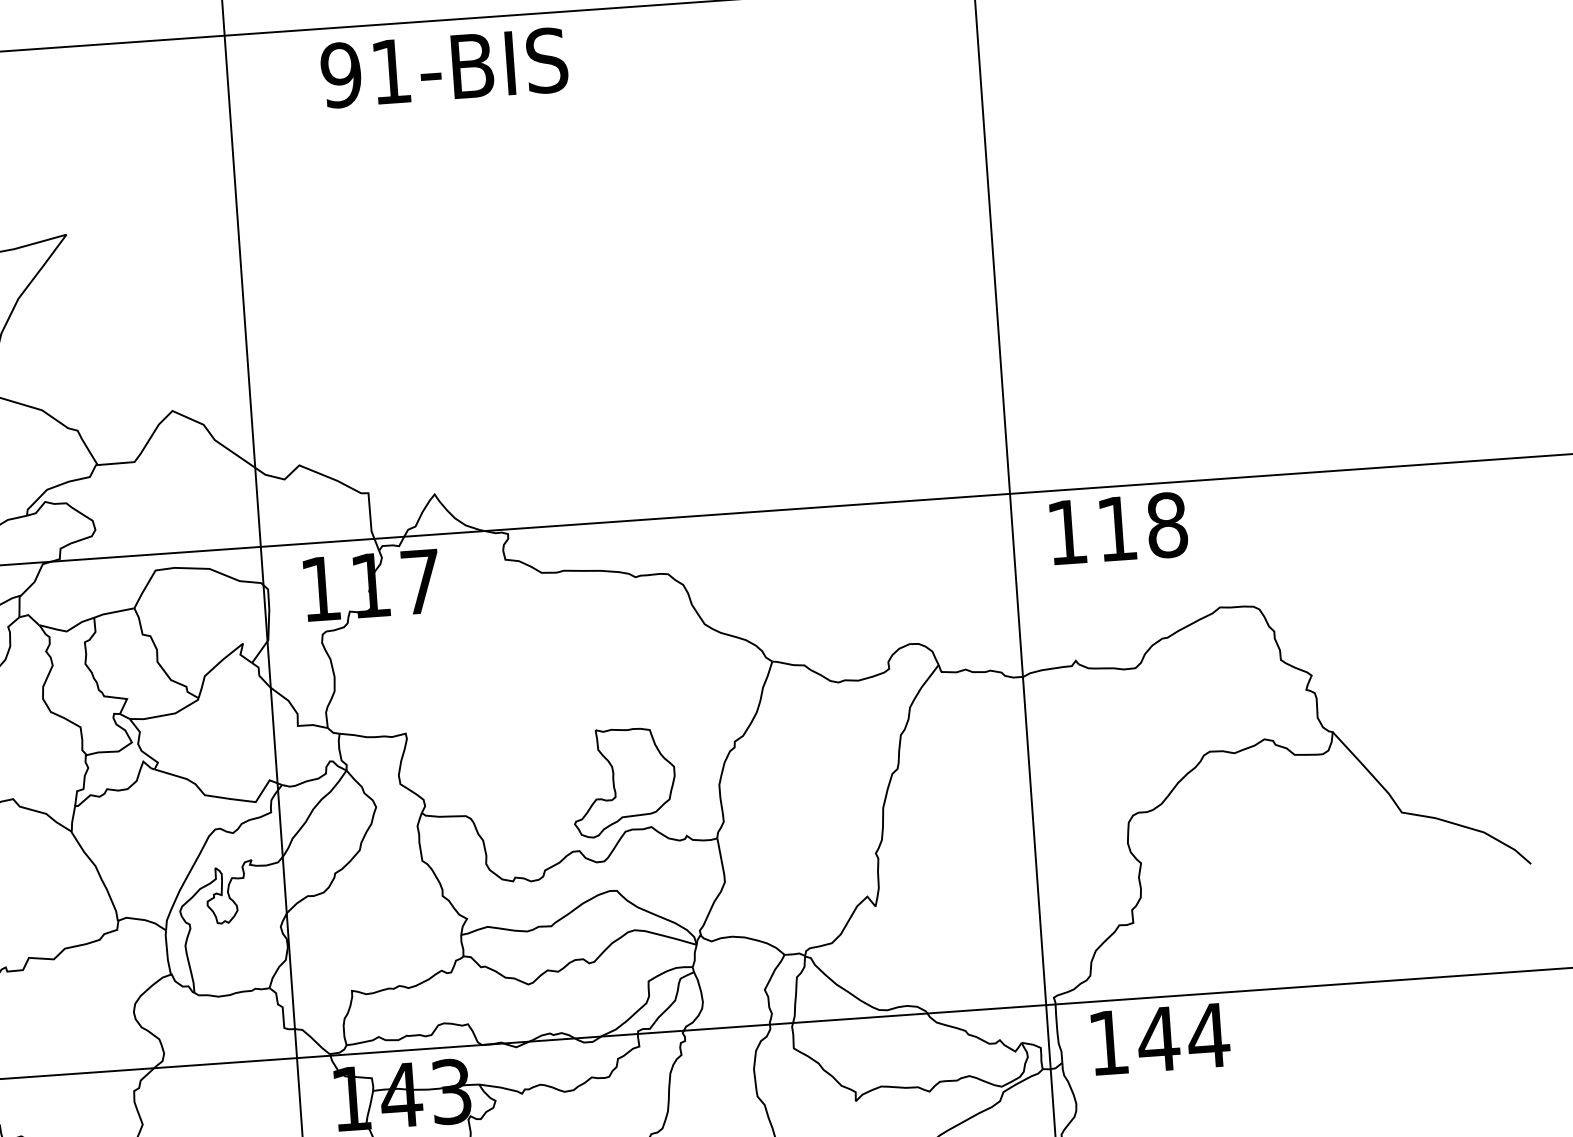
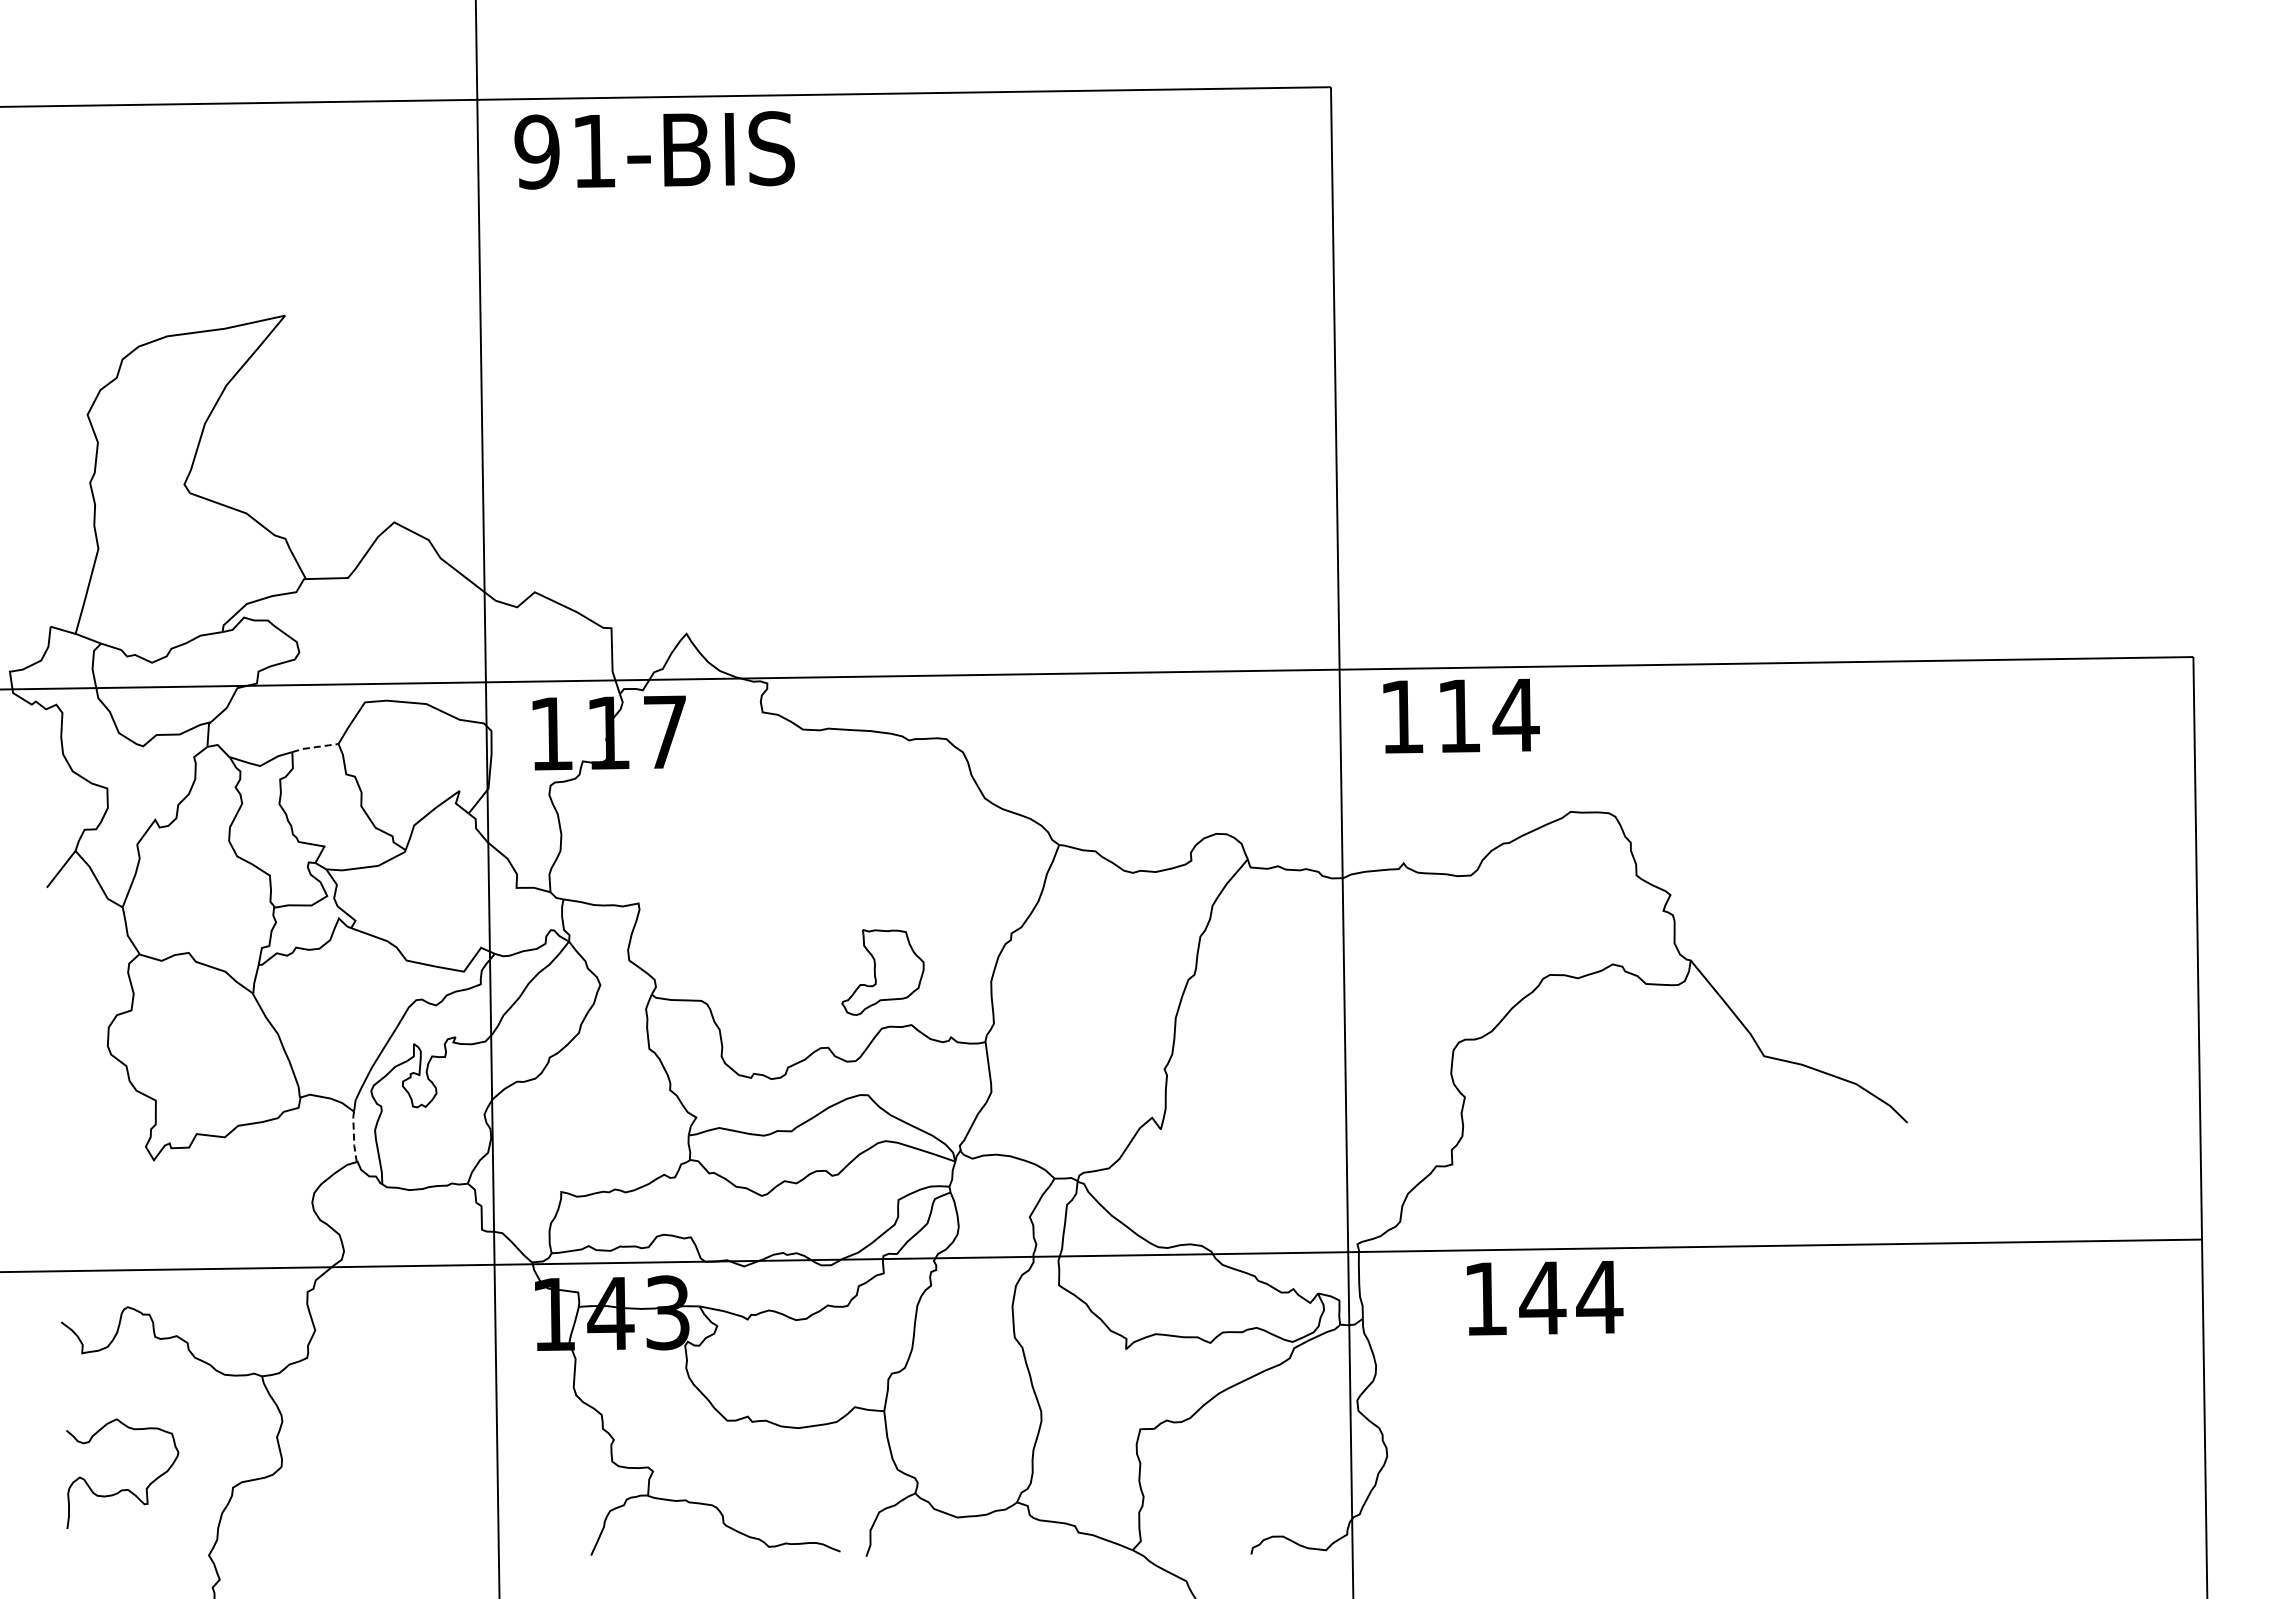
text: (444, 68) -> (654, 150), moved
text: (1166, 524) -> (1515, 714), 118 -> 114
line: (113, 612) -> (314, 747), solid -> dashed
part: (623, 782) -> (882, 972), size x0.7
line: (166, 952) -> (353, 1136), solid -> dashed
text: (1161, 1039) -> (1545, 1298), moved

